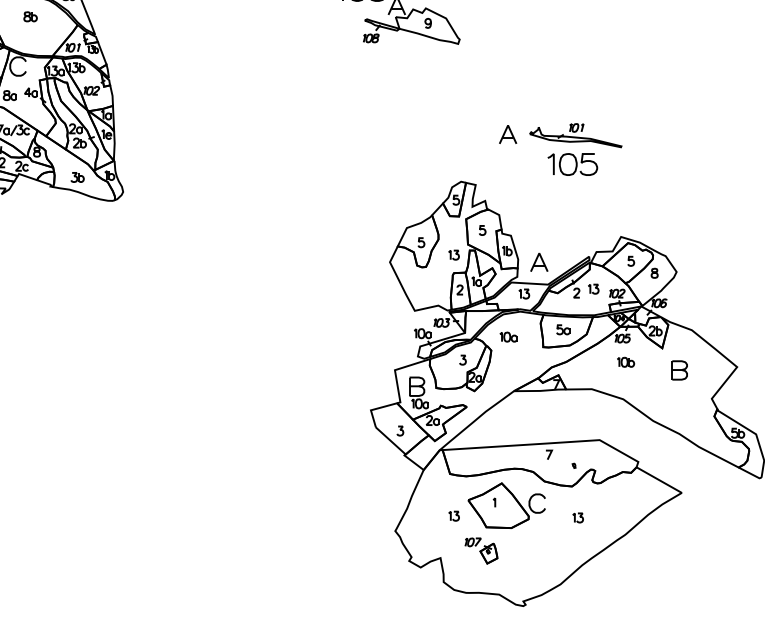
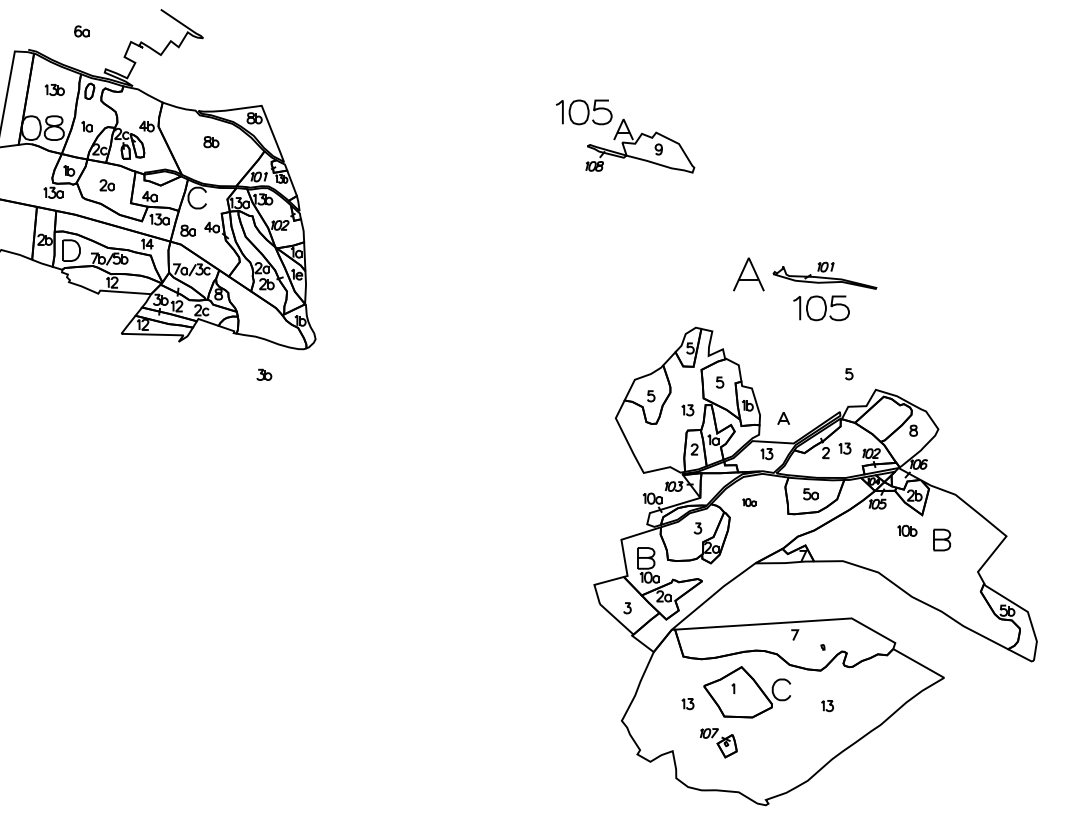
part: (507, 134) -> (748, 274), size x1.6
part: (77, 177) -> (264, 374), moved
curve: (631, 260) -> (849, 373), moved
part: (539, 262) -> (783, 418), size x0.6
part: (508, 337) -> (749, 502), size x0.7
part: (626, 361) -> (907, 530), moved

